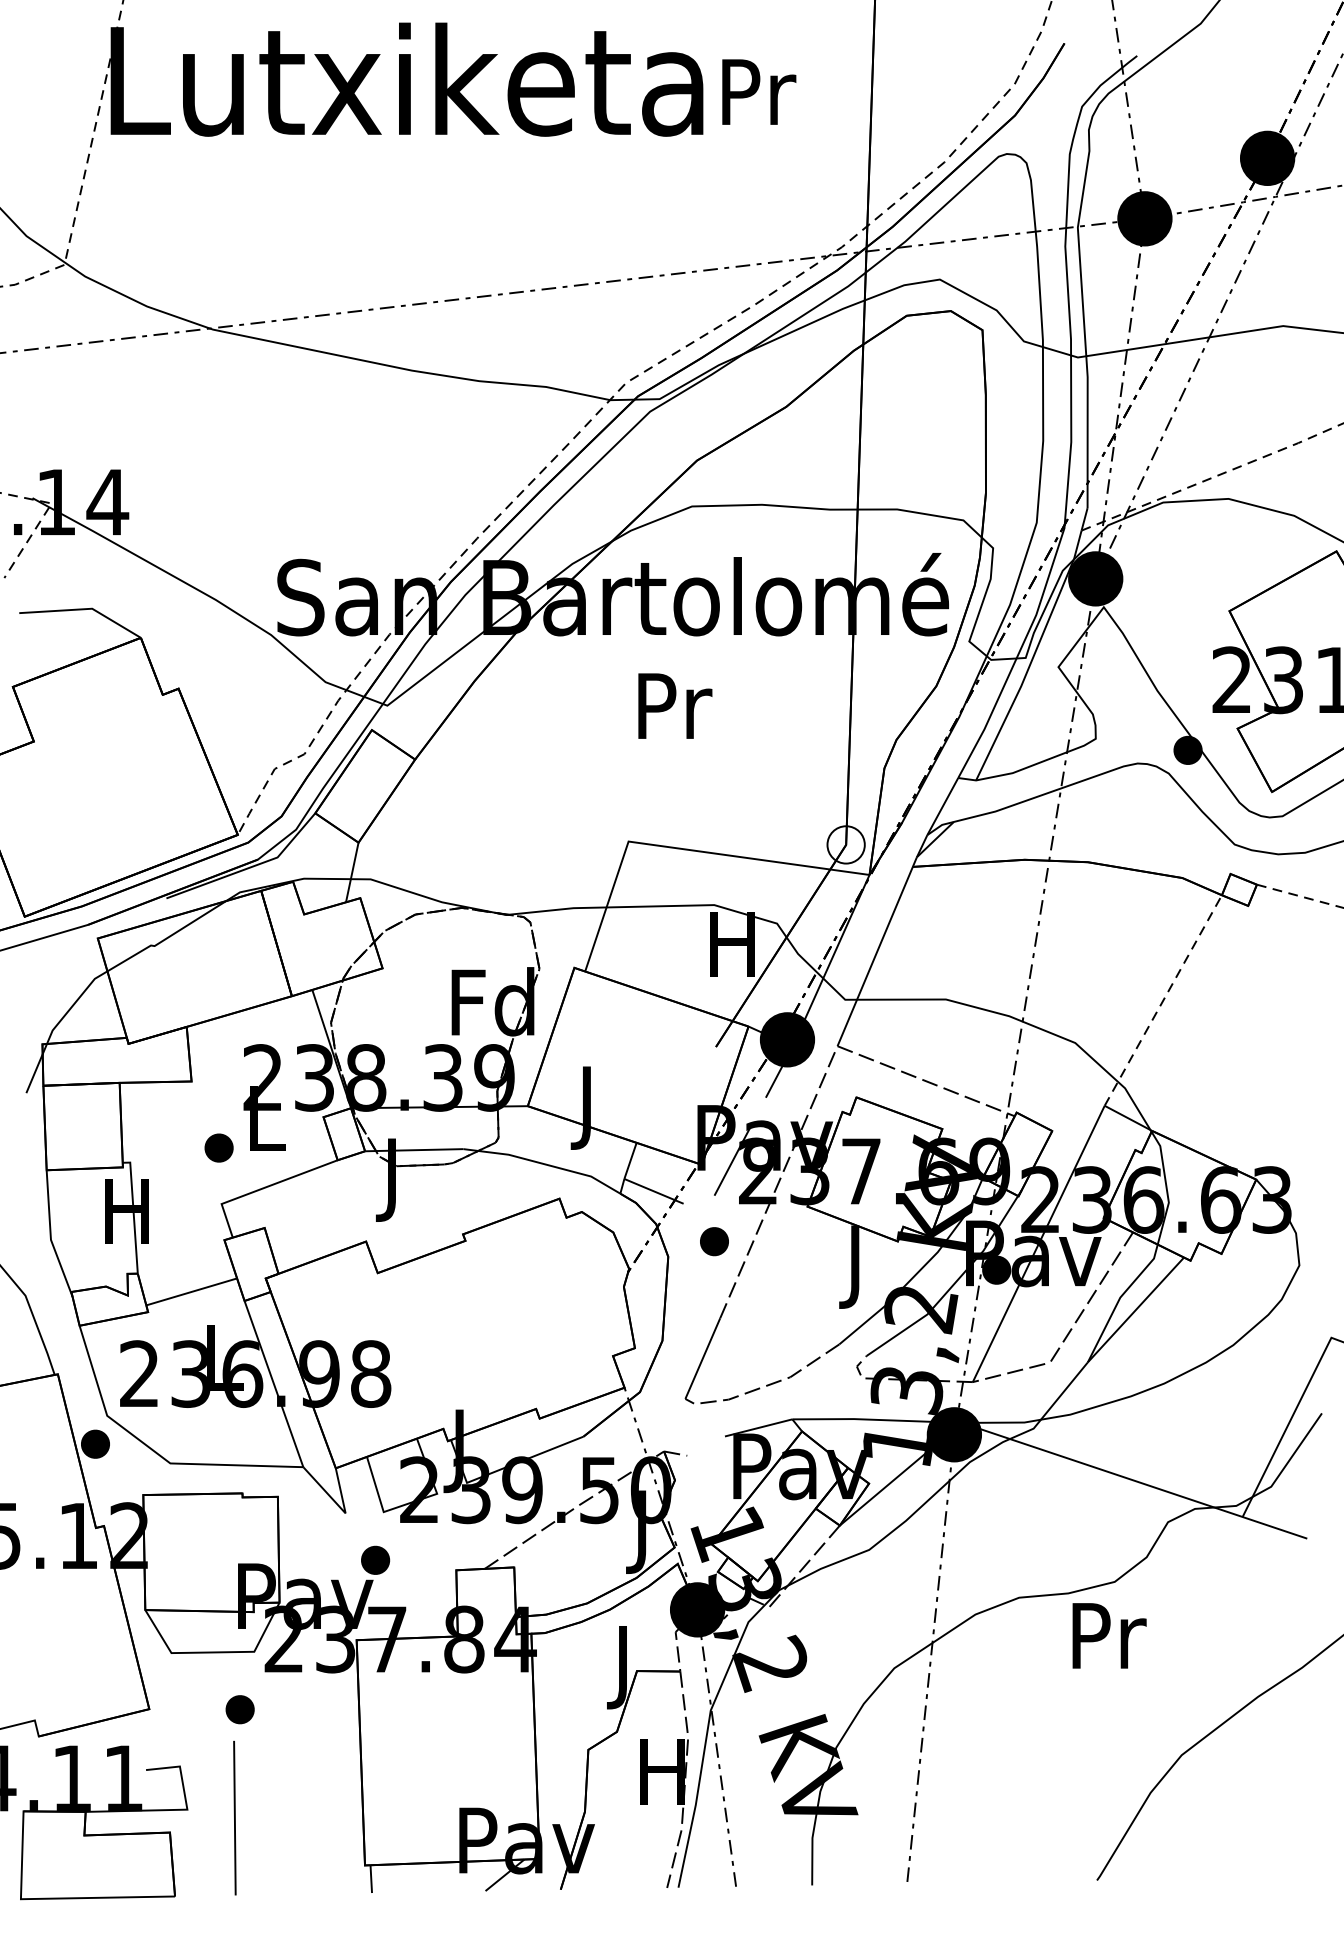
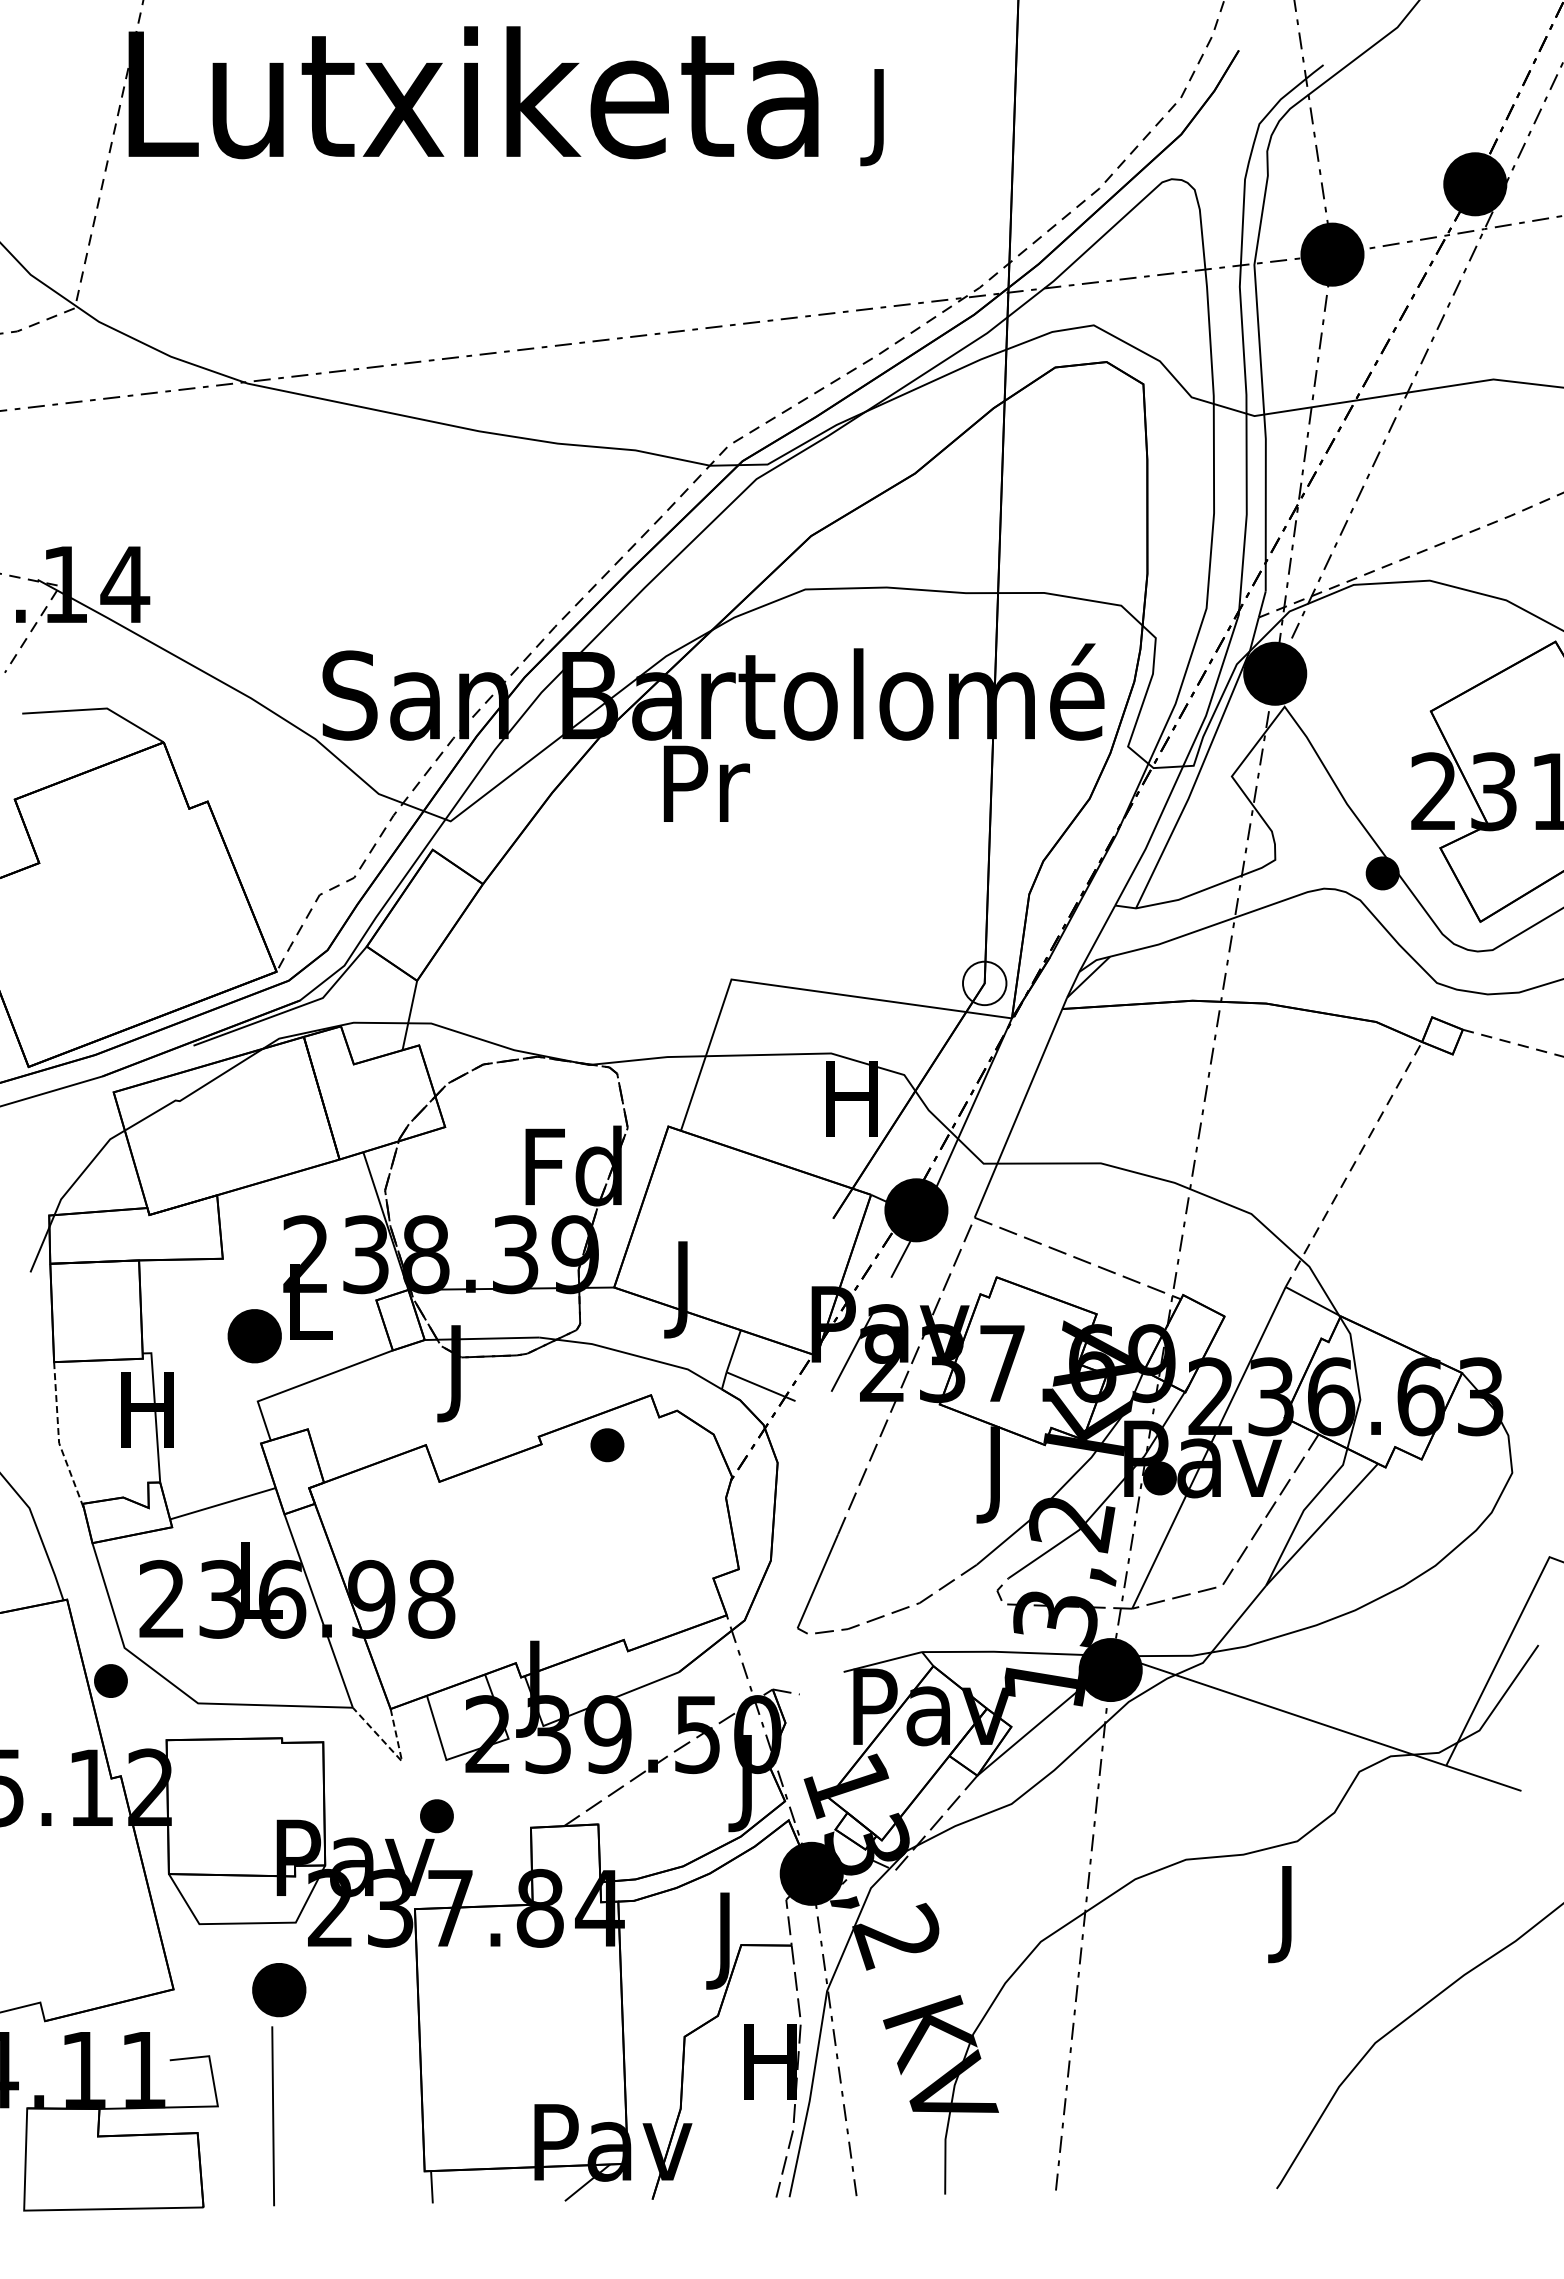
text: (759, 100) -> (883, 117), Pr -> J
text: (675, 705) -> (706, 783), moved
part: (218, 1148) -> (254, 1336), size x1.6
line: (50, 1235) -> (58, 1438), solid -> dashed
part: (714, 1241) -> (607, 1445), moved
line: (340, 1507) -> (396, 1754), solid -> dashed
text: (1109, 1644) -> (1291, 1914), Pr -> J
part: (240, 1709) -> (279, 1989), size x1.6

